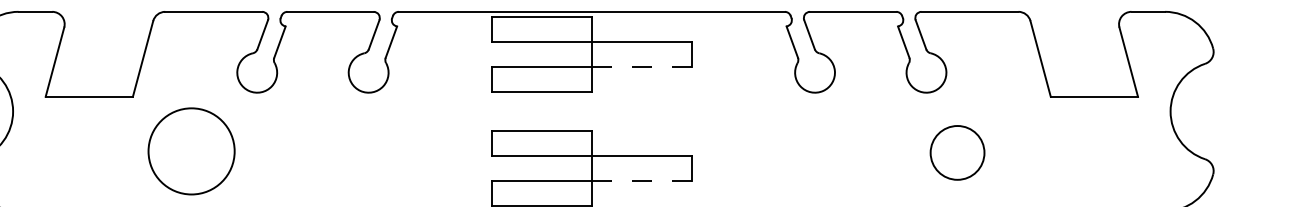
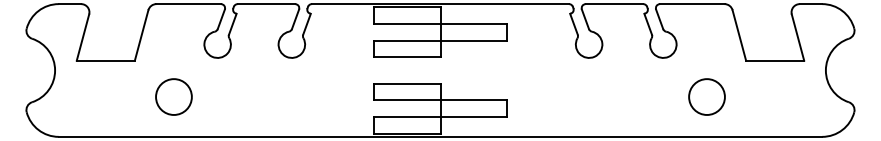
line: (641, 66) -> (473, 40), dashed -> solid
circle: (190, 150) -> (173, 96), size x0.62
circle: (956, 152) -> (706, 96), moved
line: (641, 180) -> (473, 116), dashed -> solid

